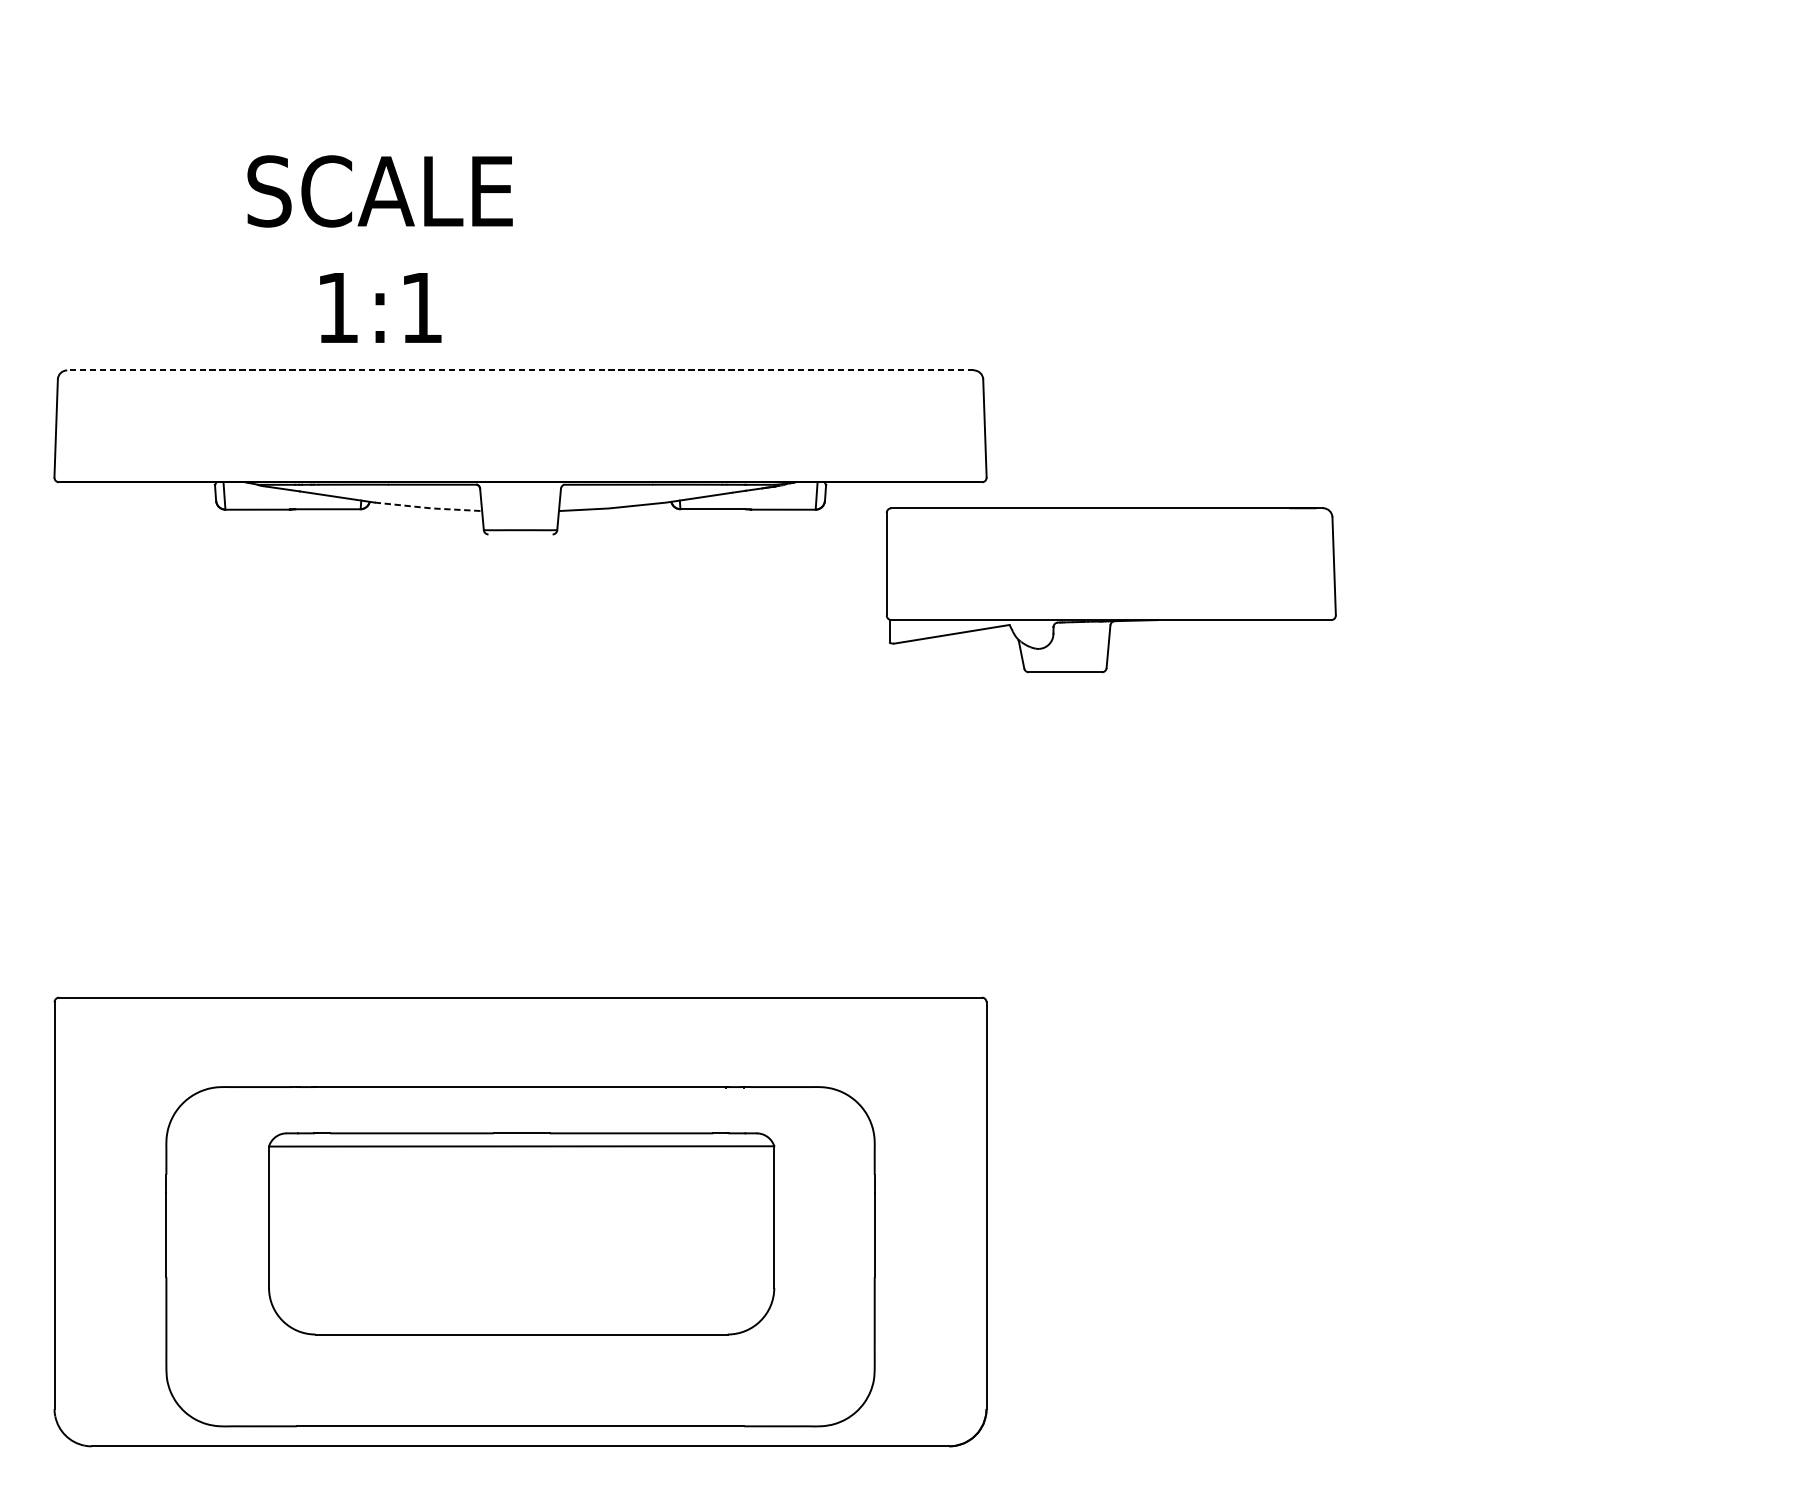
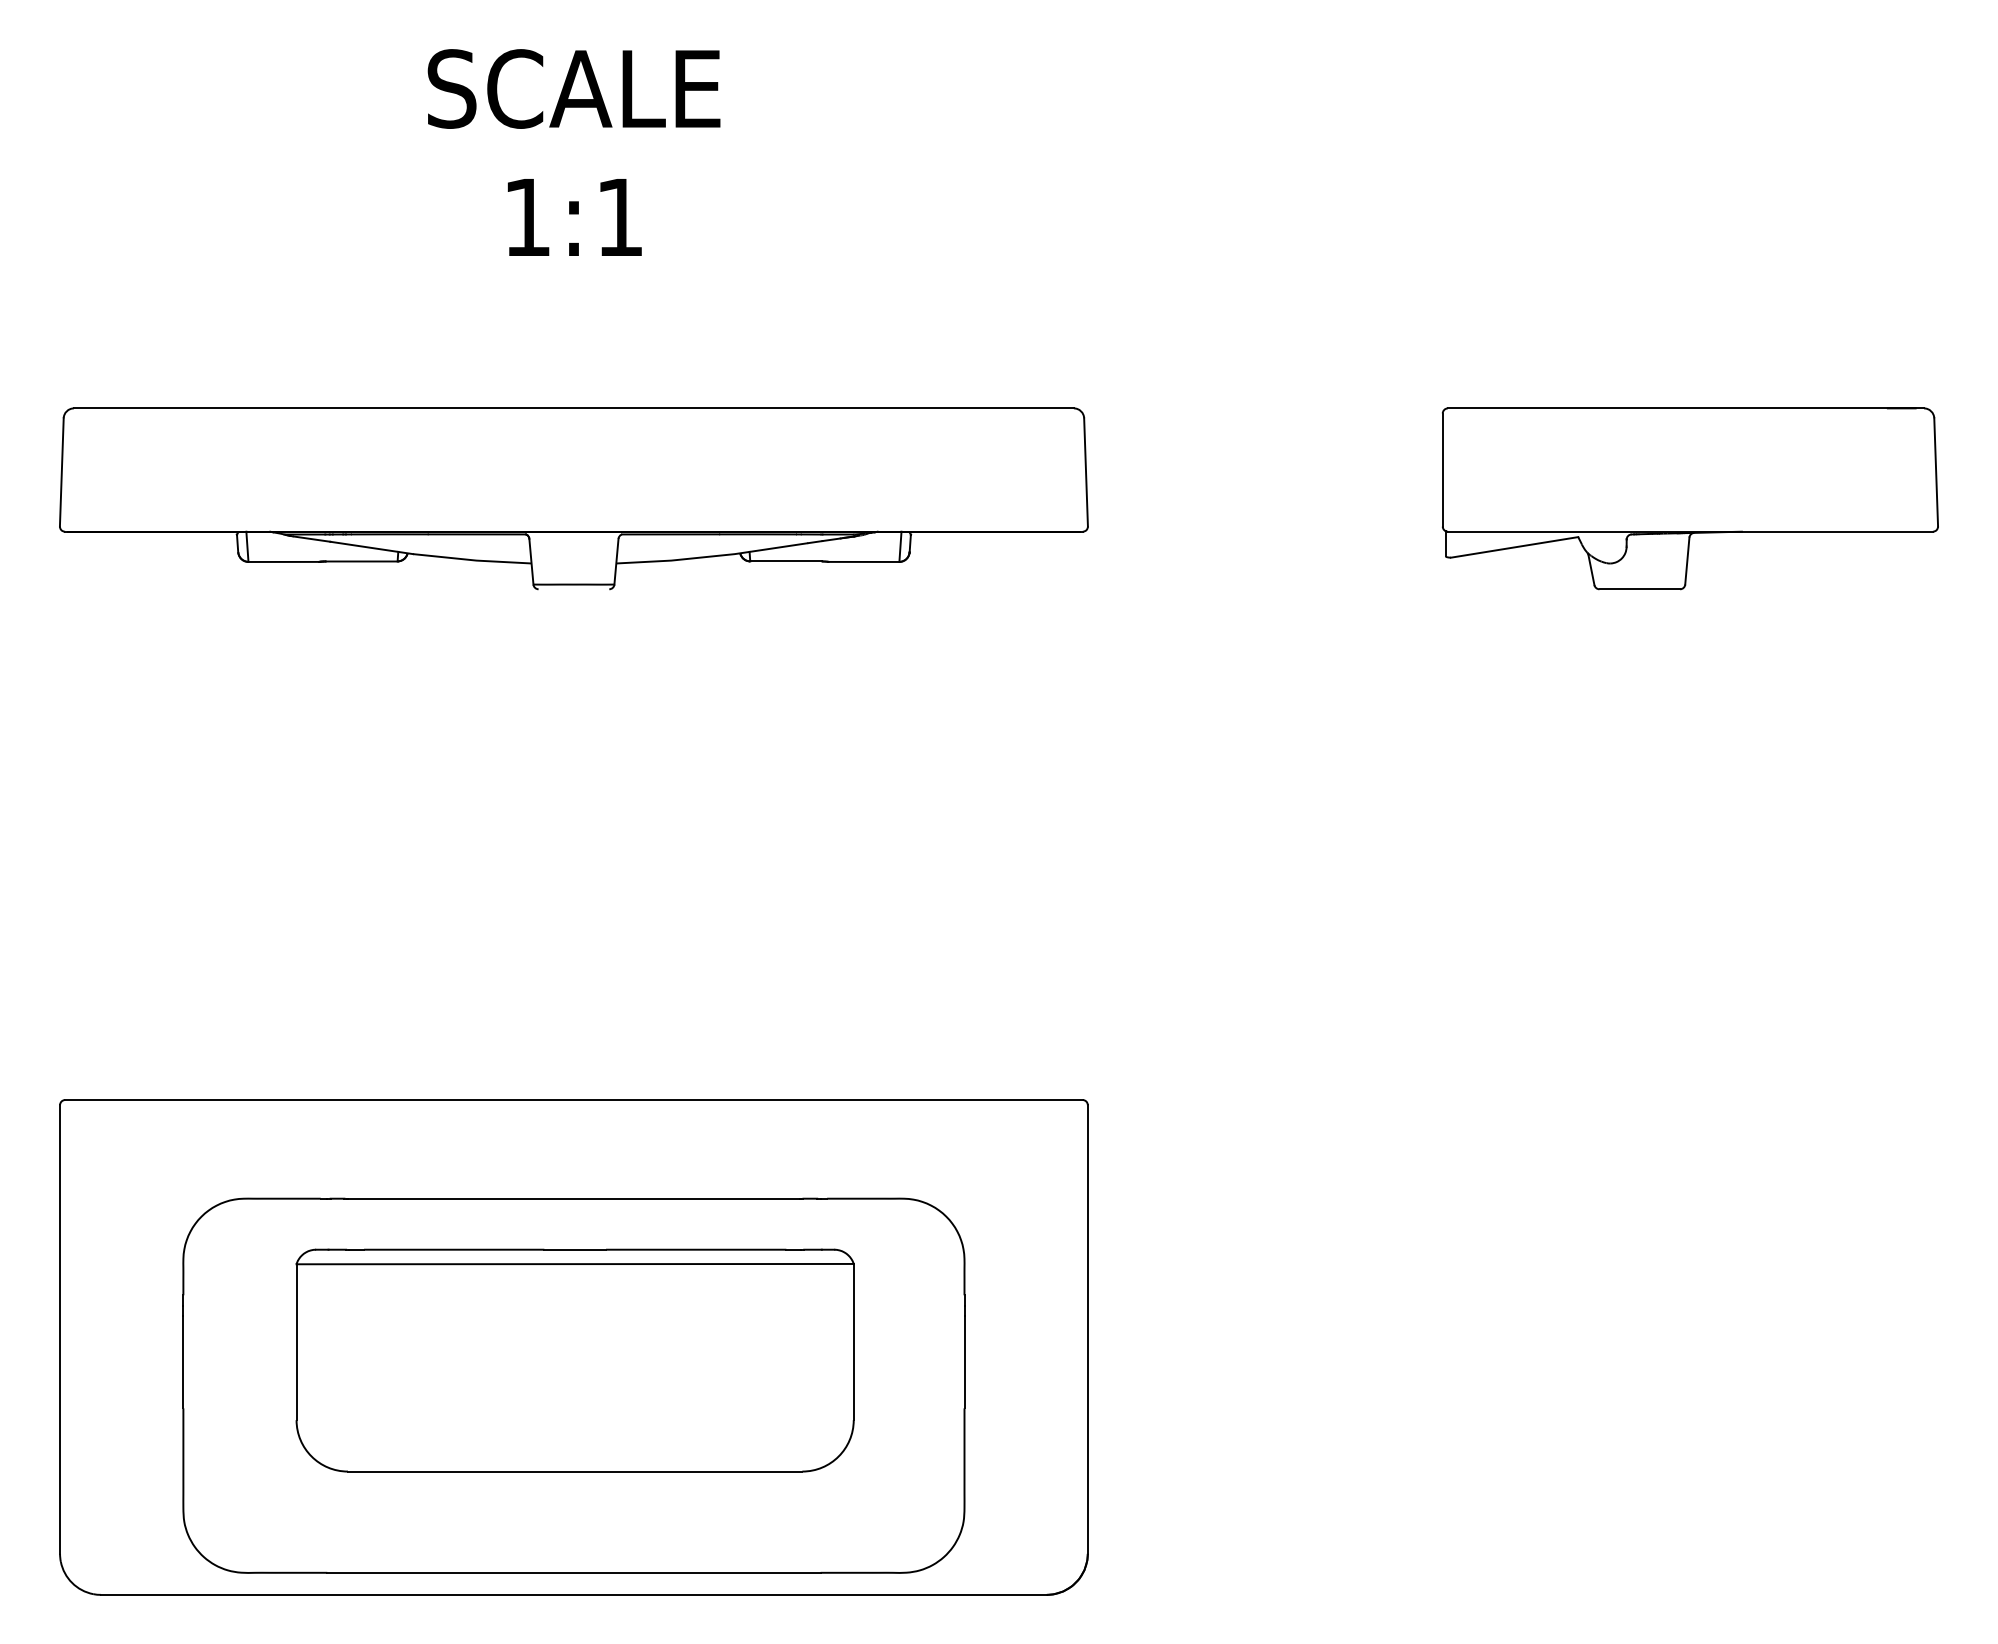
text: (379, 249) -> (573, 152), moved
line: (520, 370) -> (573, 408), dashed -> solid
line: (429, 508) -> (473, 560), dashed -> solid
part: (1111, 589) -> (1690, 498), moved

